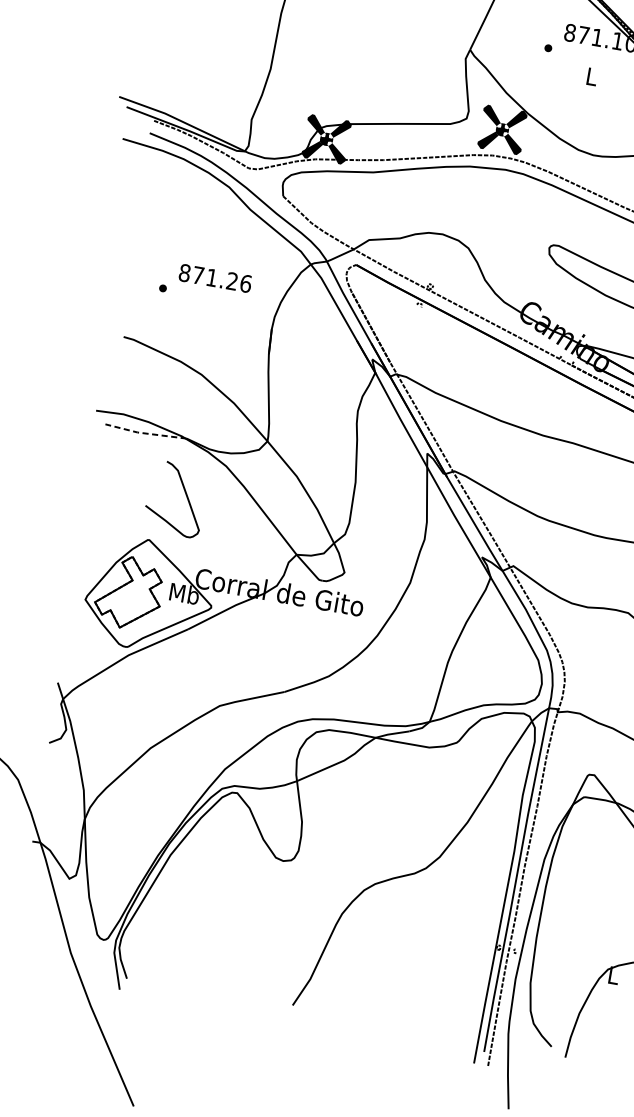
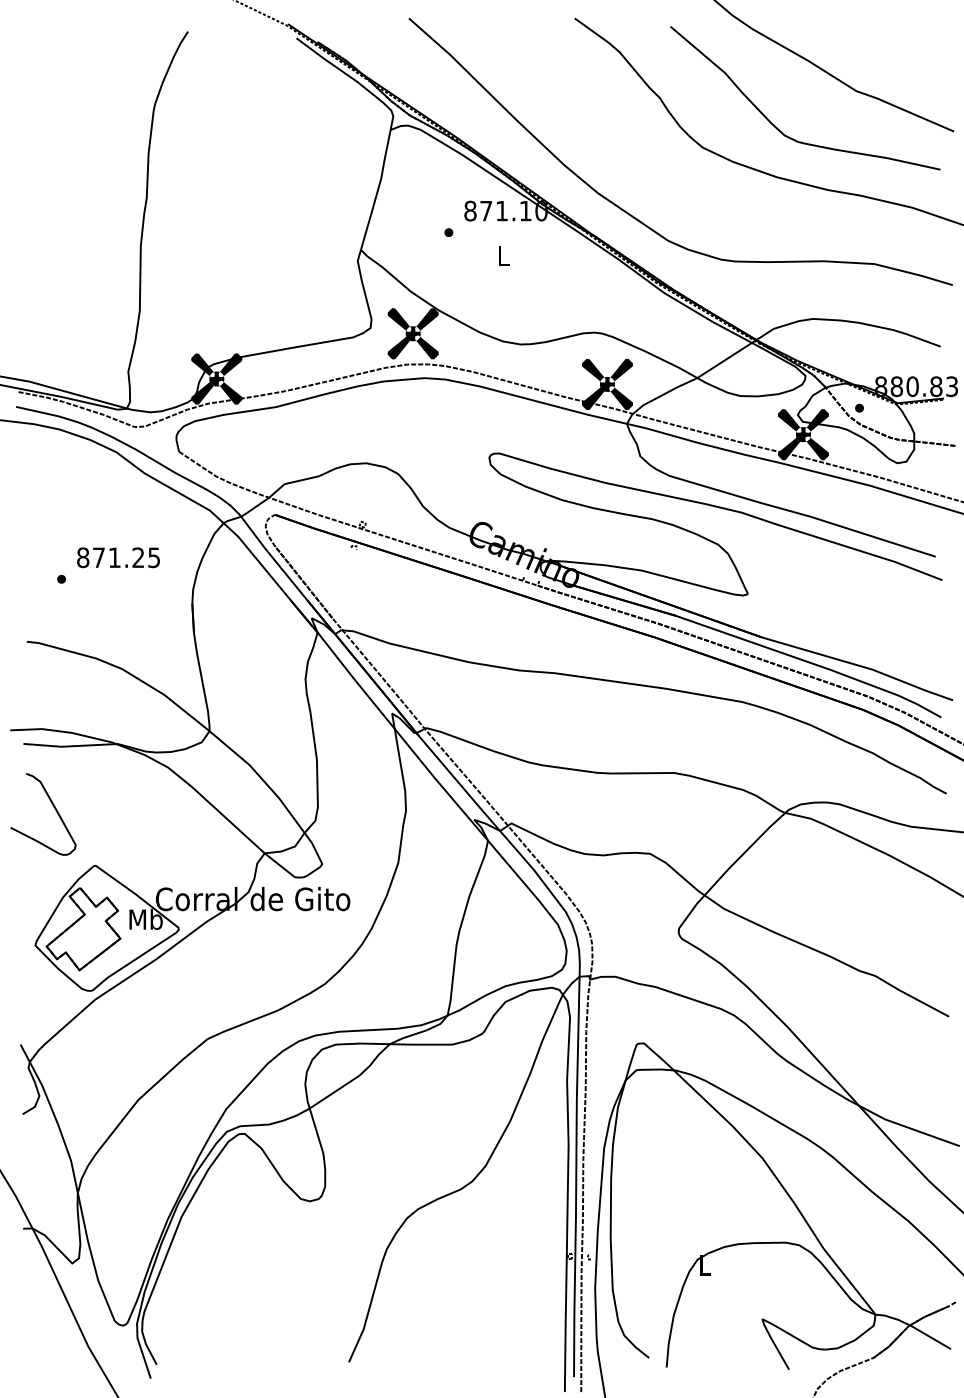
text: (246, 283) -> (154, 557), 871.26 -> 871.25
line: (144, 433) -> (69, 746), dashed -> solid
curve: (185, 494) -> (53, 807), moved

